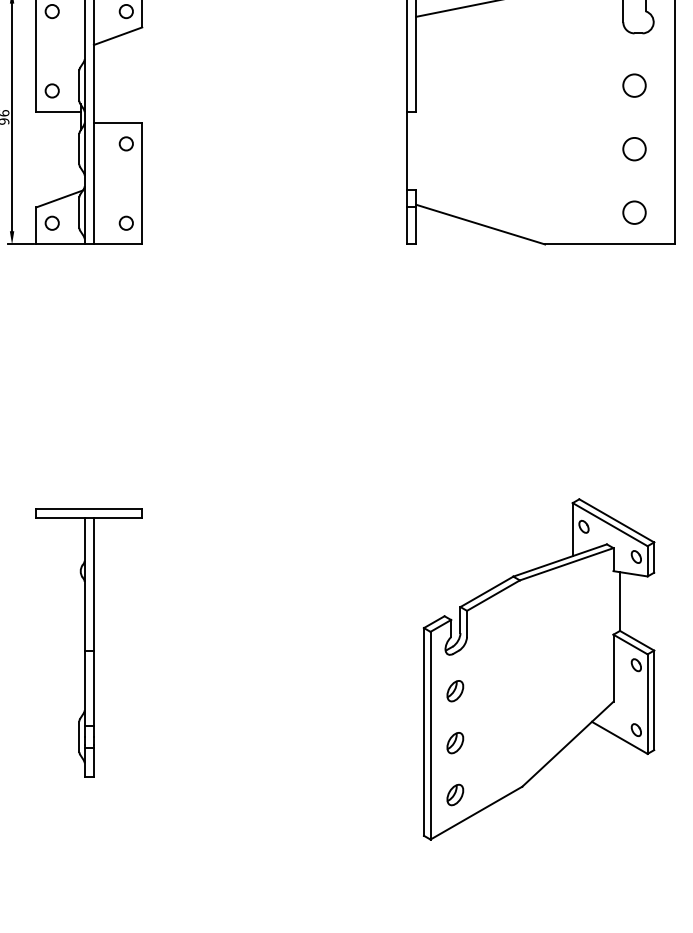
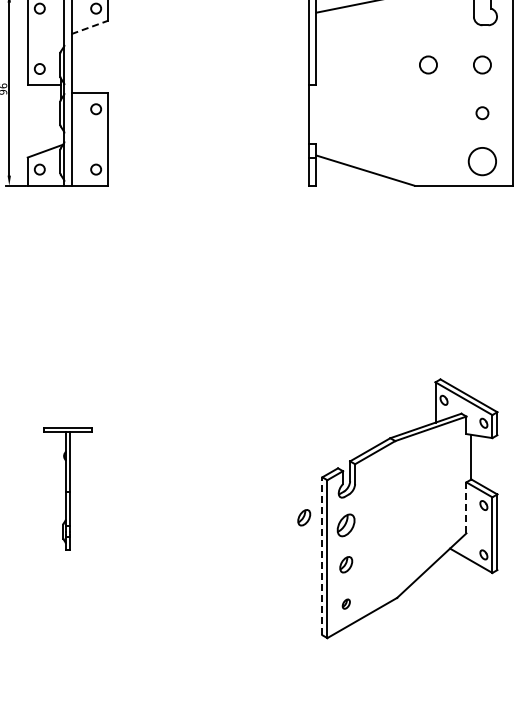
line: (117, 36) -> (89, 27), solid -> dashed
circle: (563, 85) -> (428, 64), added
circle: (634, 148) -> (482, 112), size x0.7
circle: (634, 212) -> (482, 161), size x1.6
part: (88, 642) -> (67, 488), size x0.6
line: (613, 667) -> (466, 507), solid -> dashed
part: (400, 680) -> (304, 517), added
part: (455, 690) -> (346, 524), size x1.4
line: (424, 732) -> (322, 556), solid -> dashed
part: (455, 794) -> (346, 603), size x0.6

